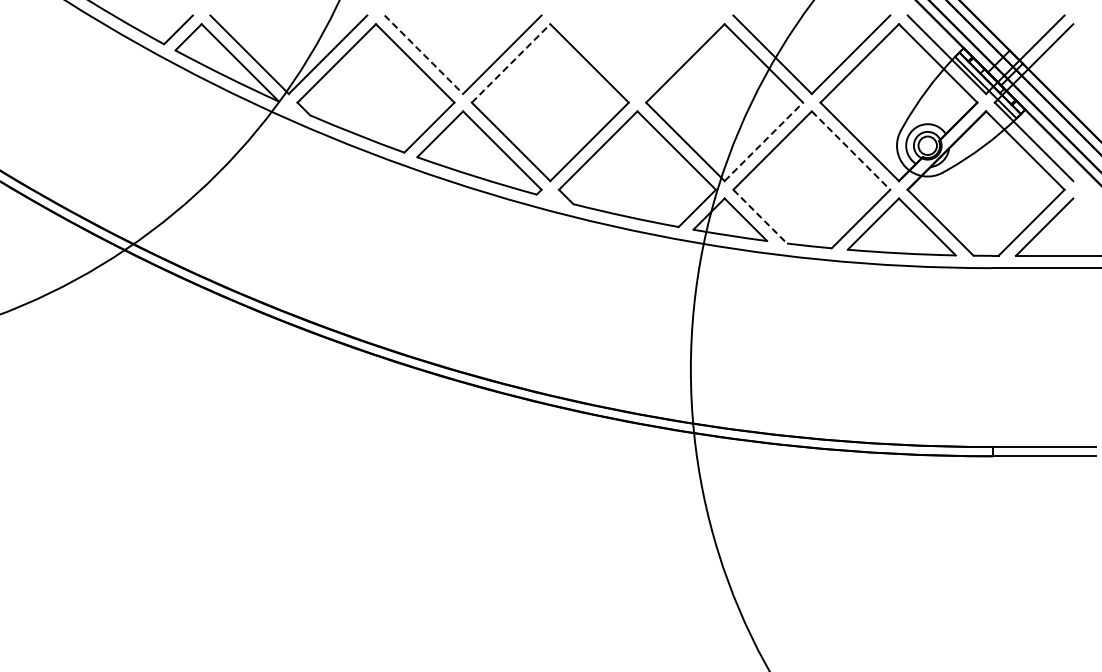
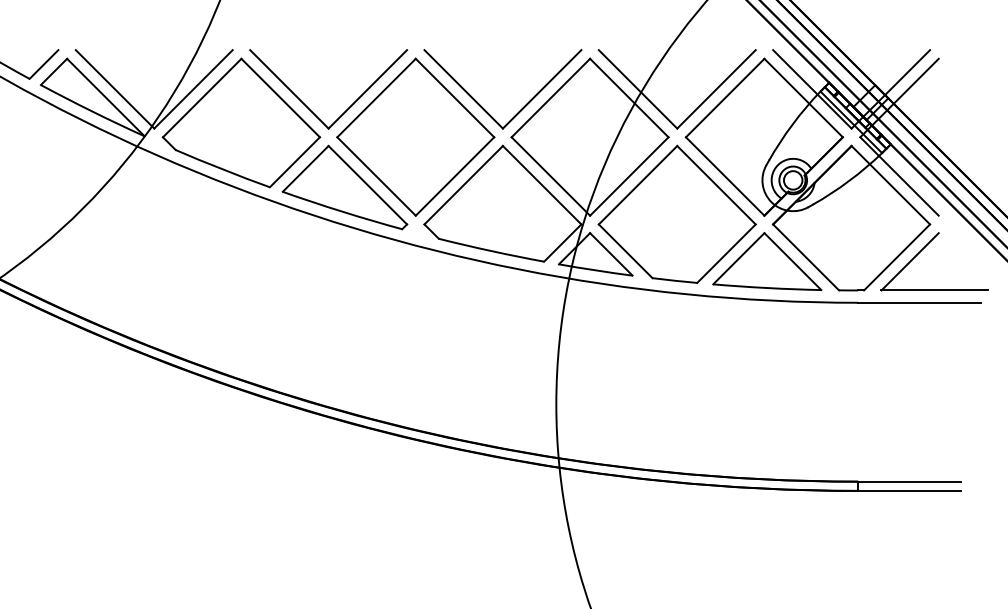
line: (424, 55) -> (289, 90), dashed -> solid
line: (511, 63) -> (376, 98), dashed -> solid
part: (618, 73) -> (483, 108), added
line: (764, 141) -> (629, 176), dashed -> solid
line: (851, 150) -> (716, 185), dashed -> solid
line: (760, 216) -> (625, 251), dashed -> solid

